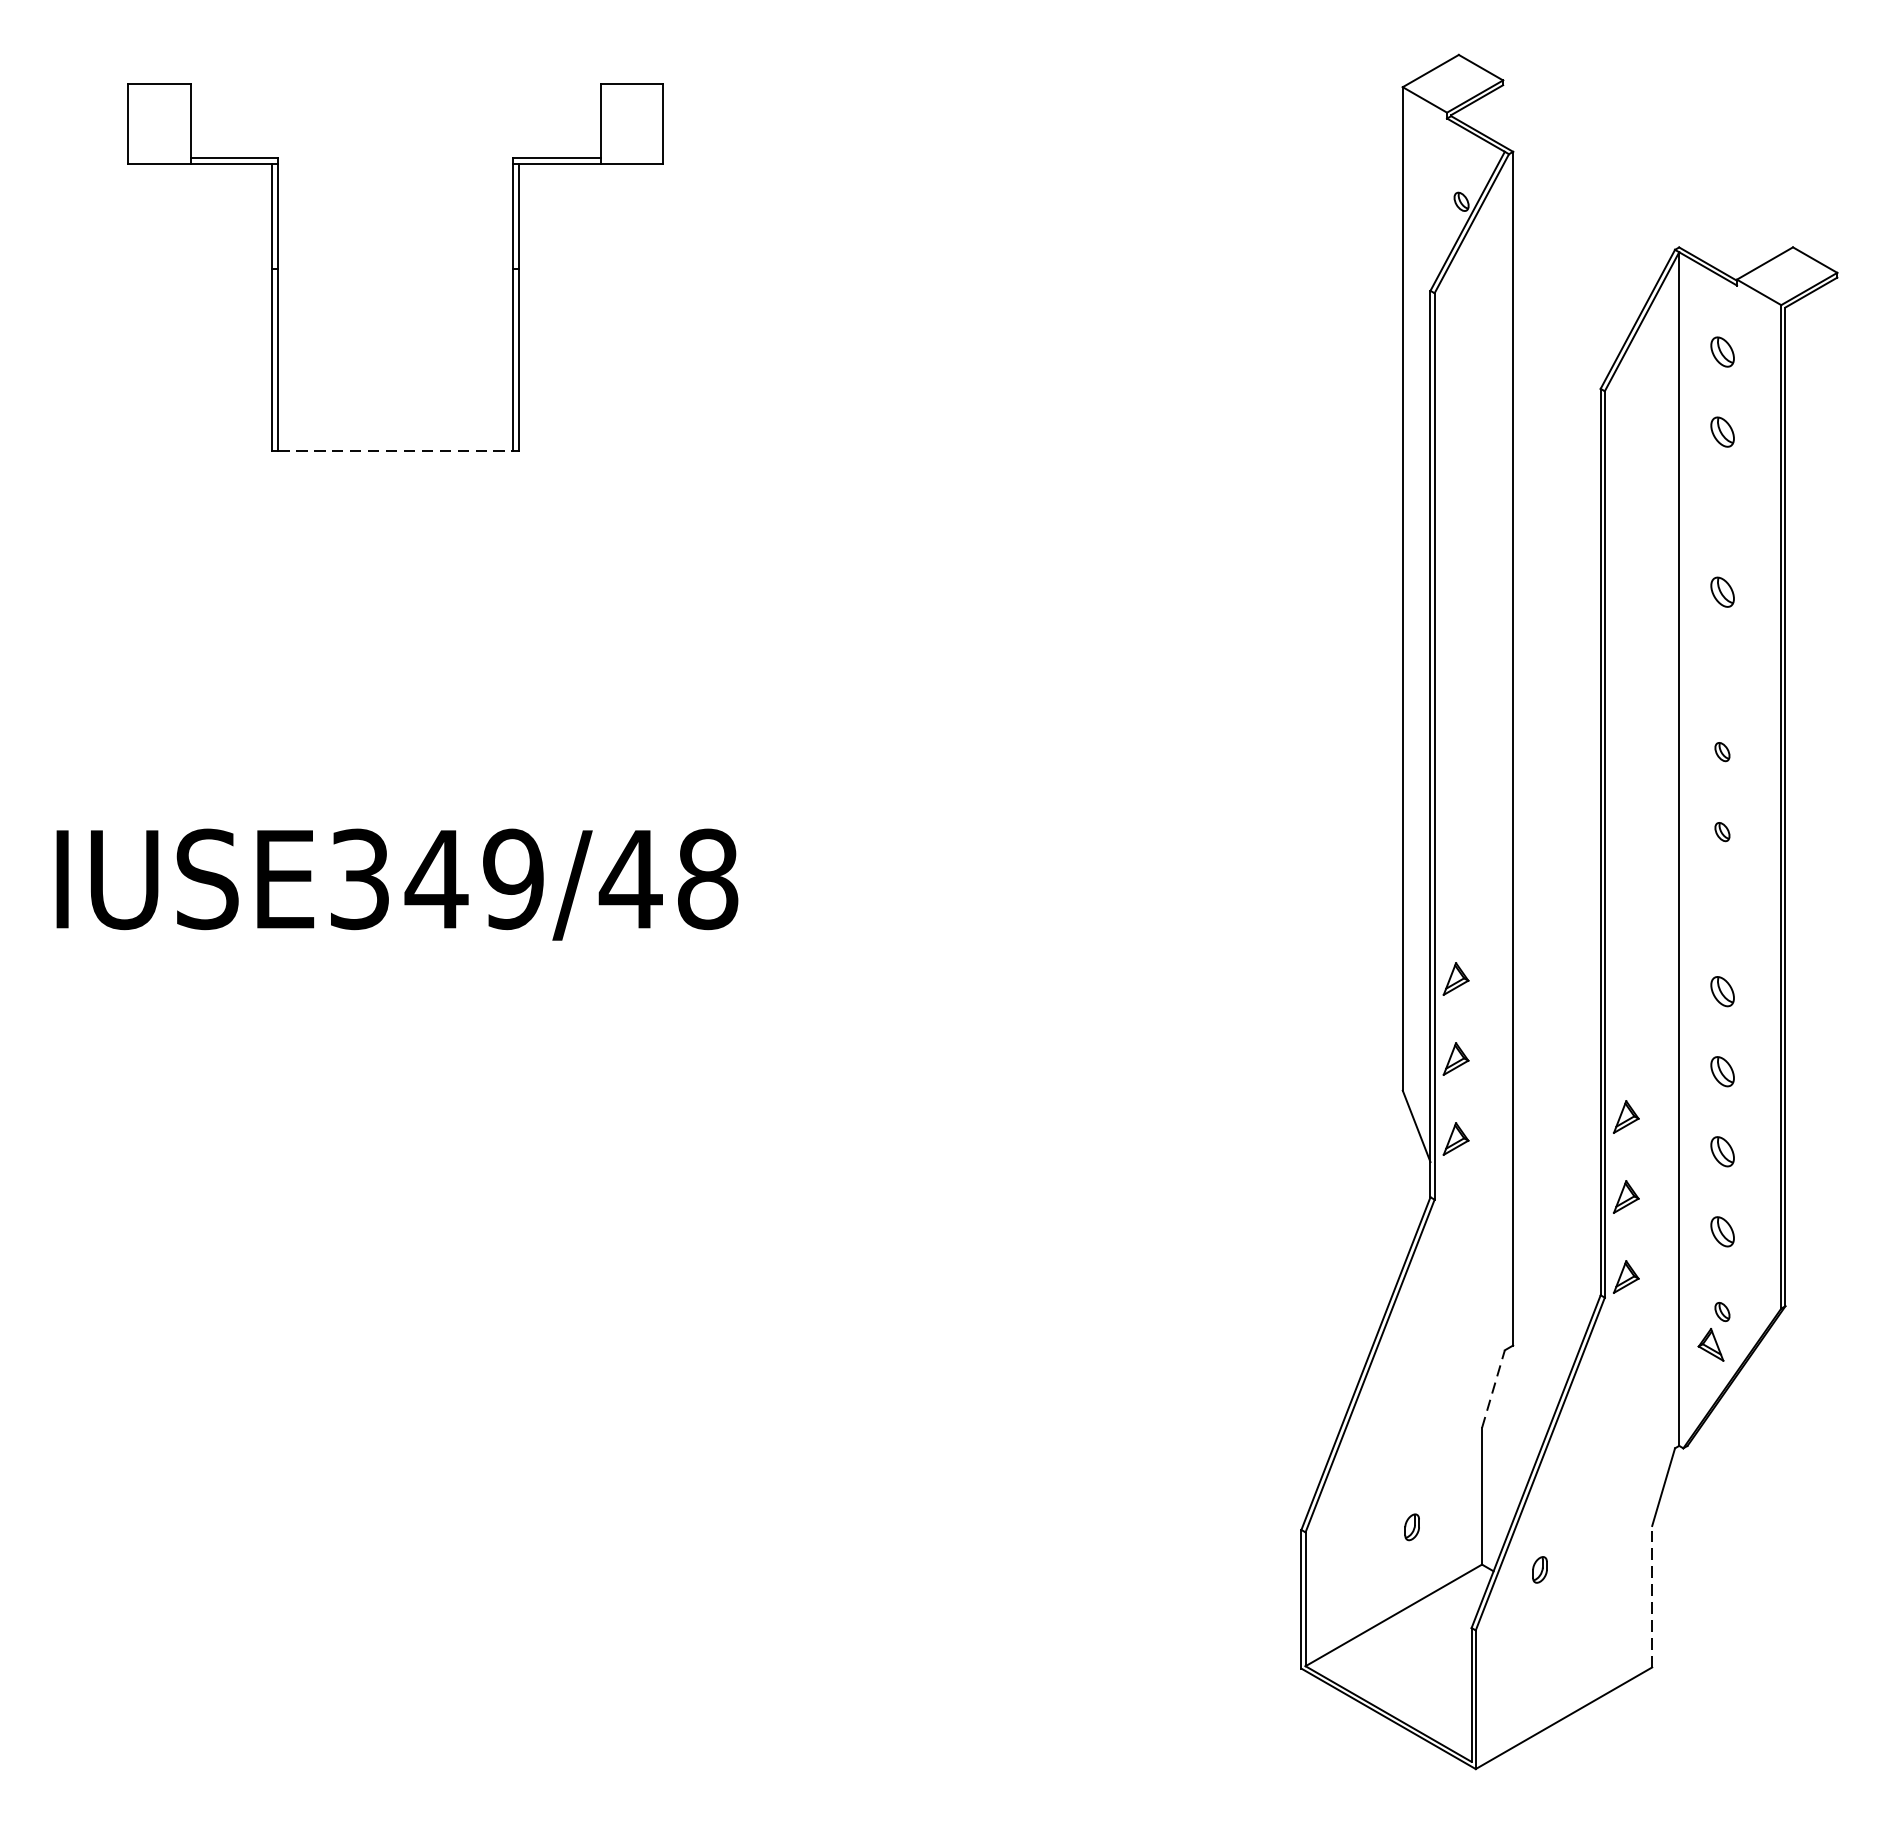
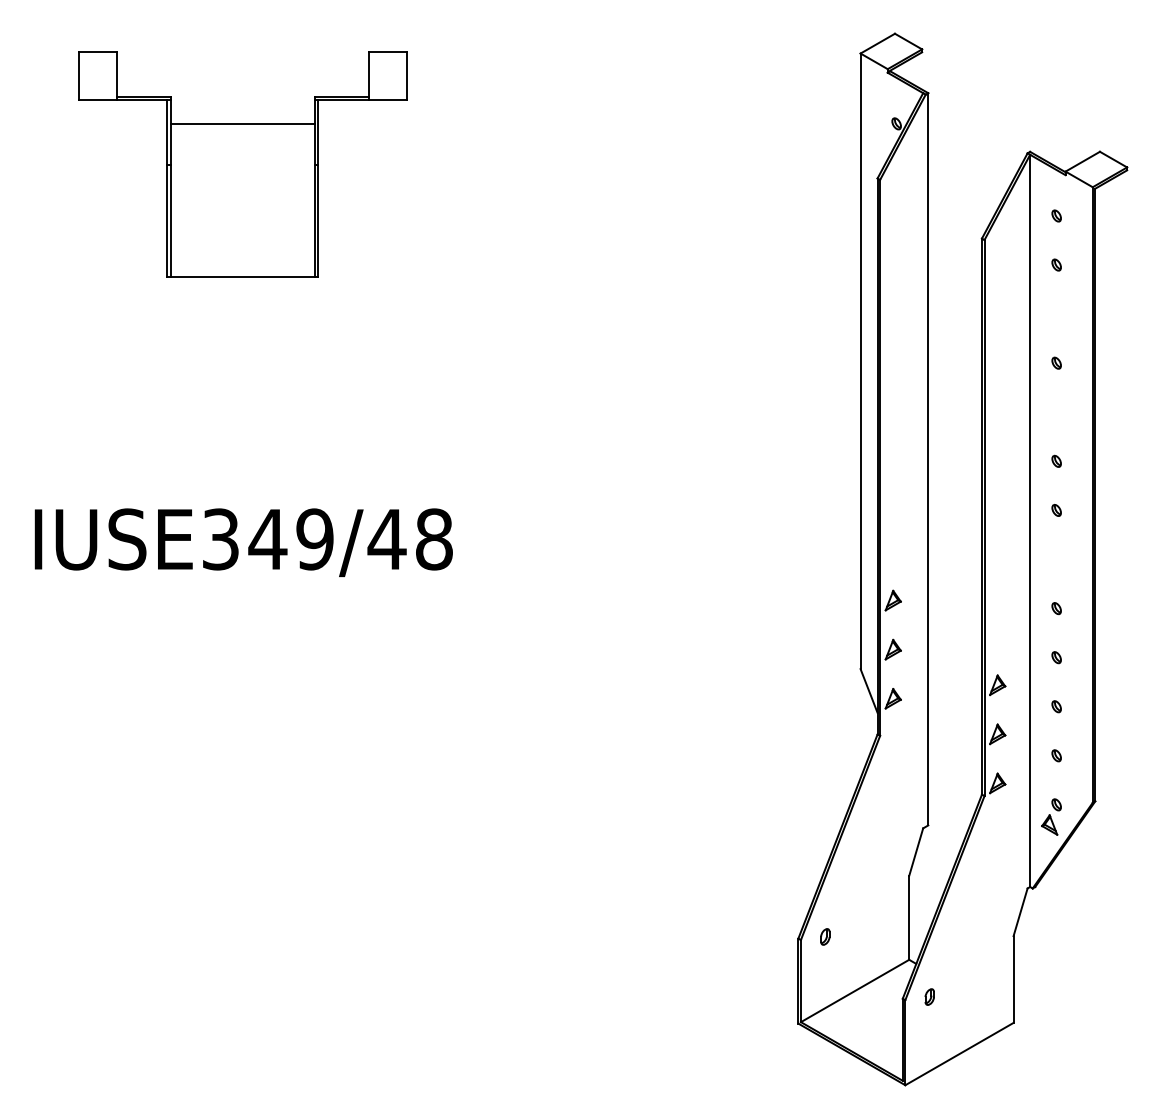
line: (395, 201) -> (242, 123), added
part: (1722, 351) -> (1056, 215), size x0.62
part: (1722, 431) -> (1056, 264), size x0.62
line: (396, 450) -> (243, 276), dashed -> solid
part: (1722, 590) -> (1056, 362), size x0.62
part: (1722, 991) -> (1056, 608), size x0.62
part: (1722, 1071) -> (1056, 657), size x0.62
part: (1722, 1151) -> (1056, 706), size x0.62
part: (1722, 1231) -> (1056, 755), size x0.62
line: (1493, 1389) -> (916, 852), dashed -> solid
part: (1412, 1526) -> (825, 936), moved
part: (1539, 1568) -> (929, 996), moved
line: (1652, 1596) -> (1013, 979), dashed -> solid

